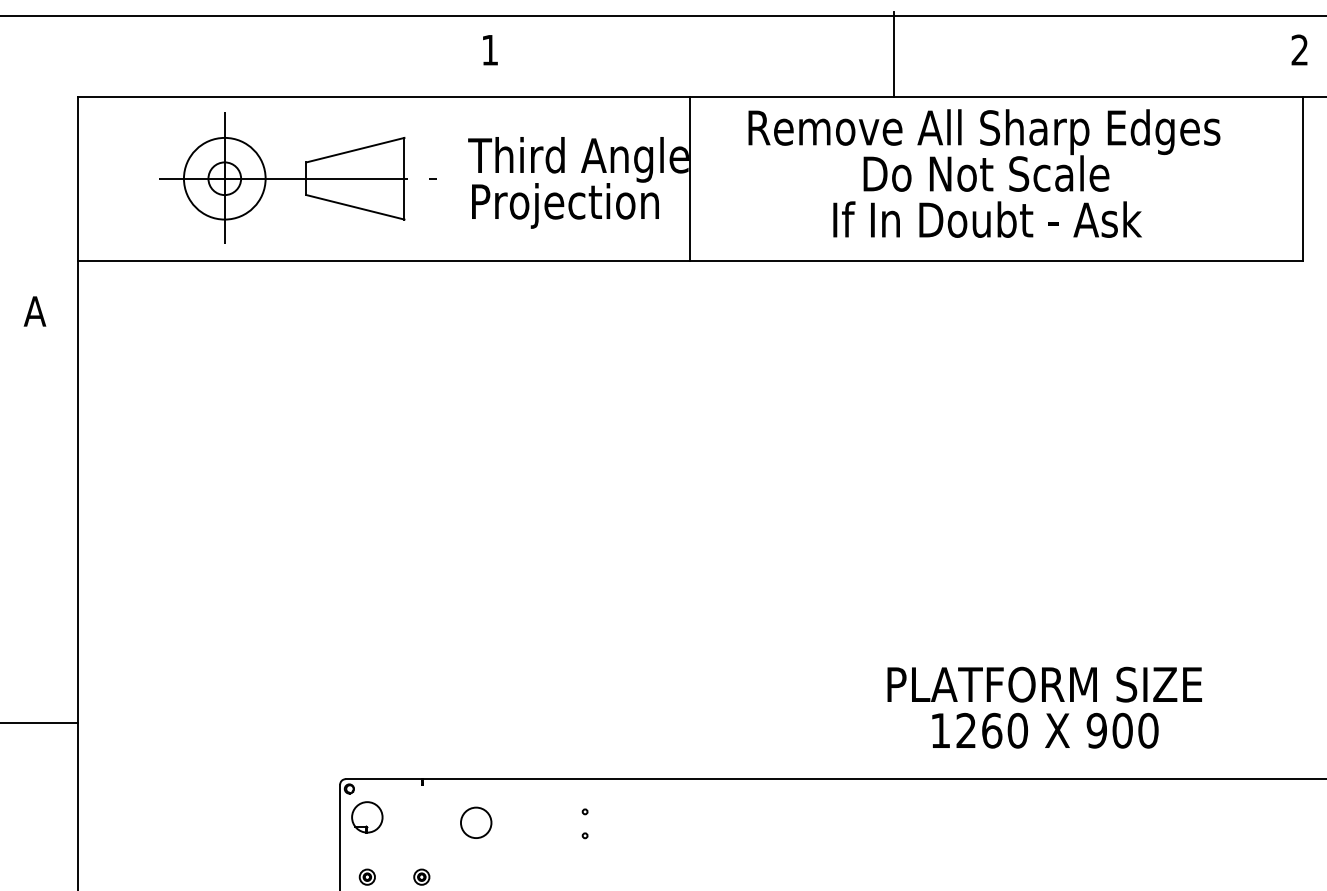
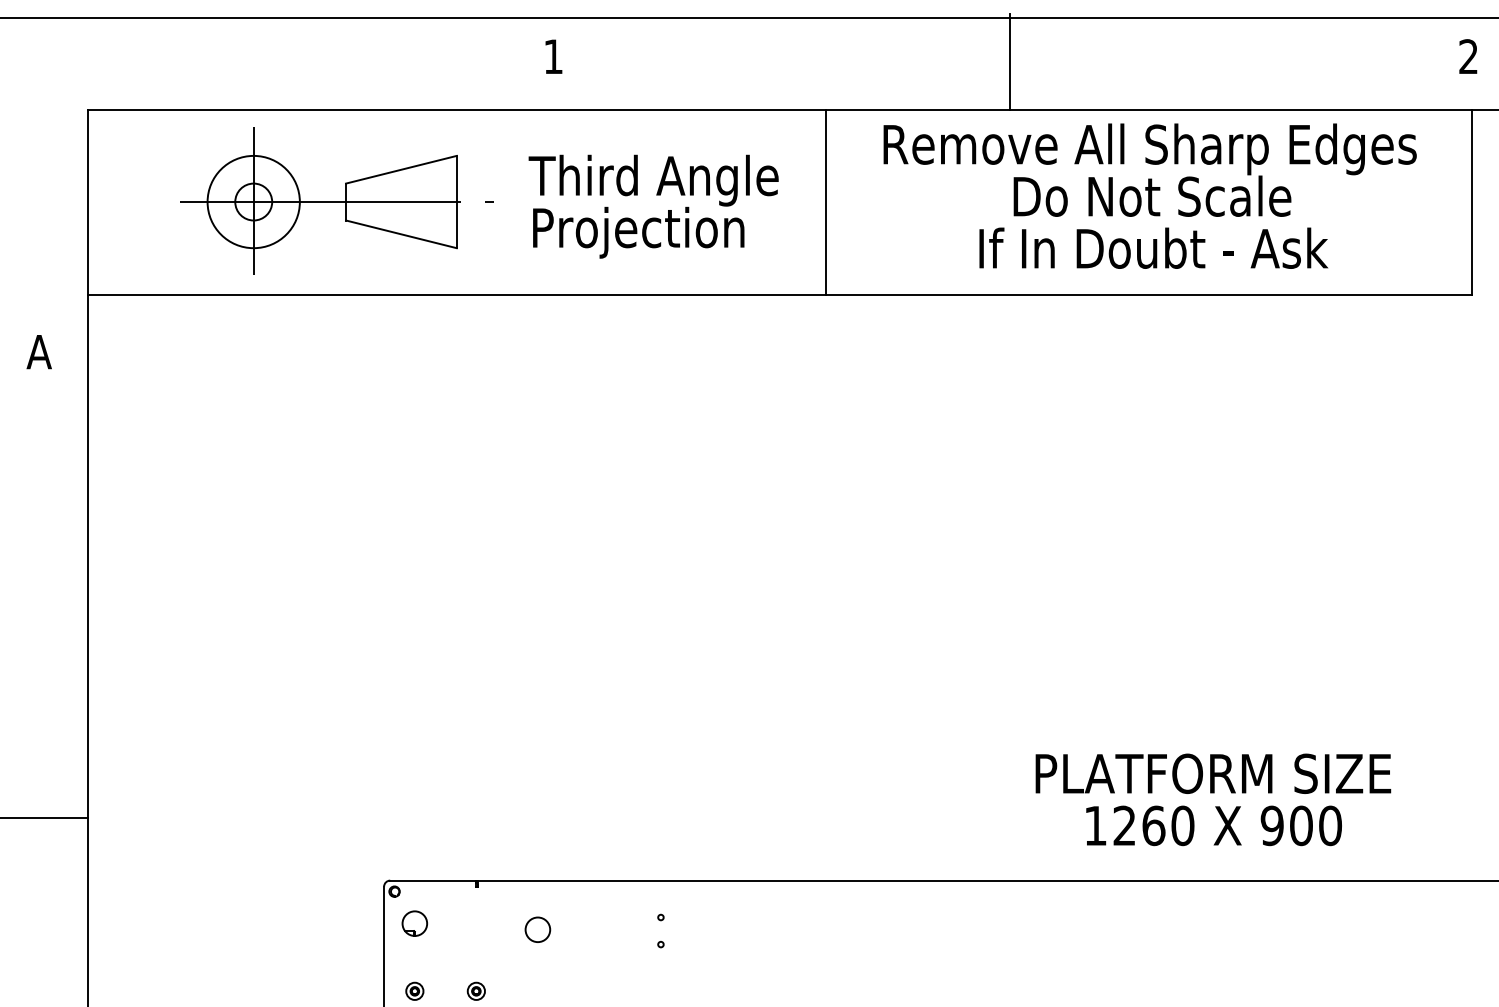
text: (983, 172) -> (1149, 195), moved
line: (690, 179) -> (825, 202), moved
text: (1044, 707) -> (1213, 799), moved
part: (367, 817) -> (414, 923), size x0.71
circle: (475, 822) -> (537, 929), size x0.71

